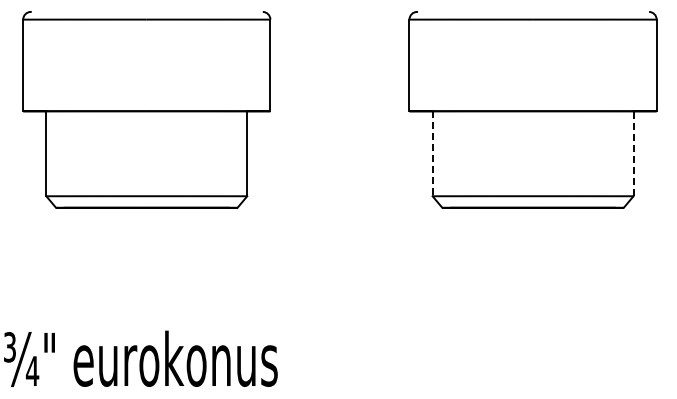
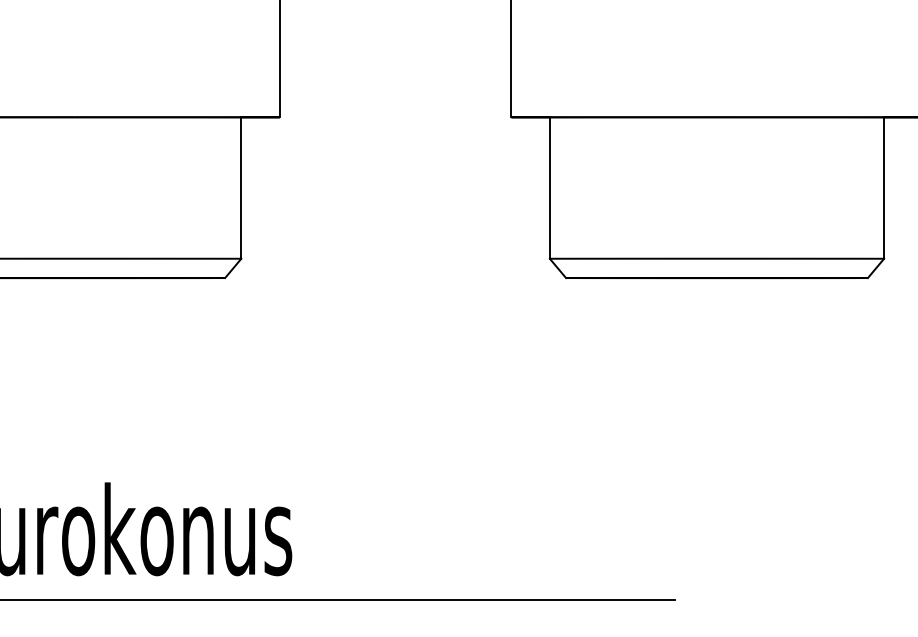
line: (633, 153) -> (884, 187), dashed -> solid
line: (432, 154) -> (549, 189), dashed -> solid

